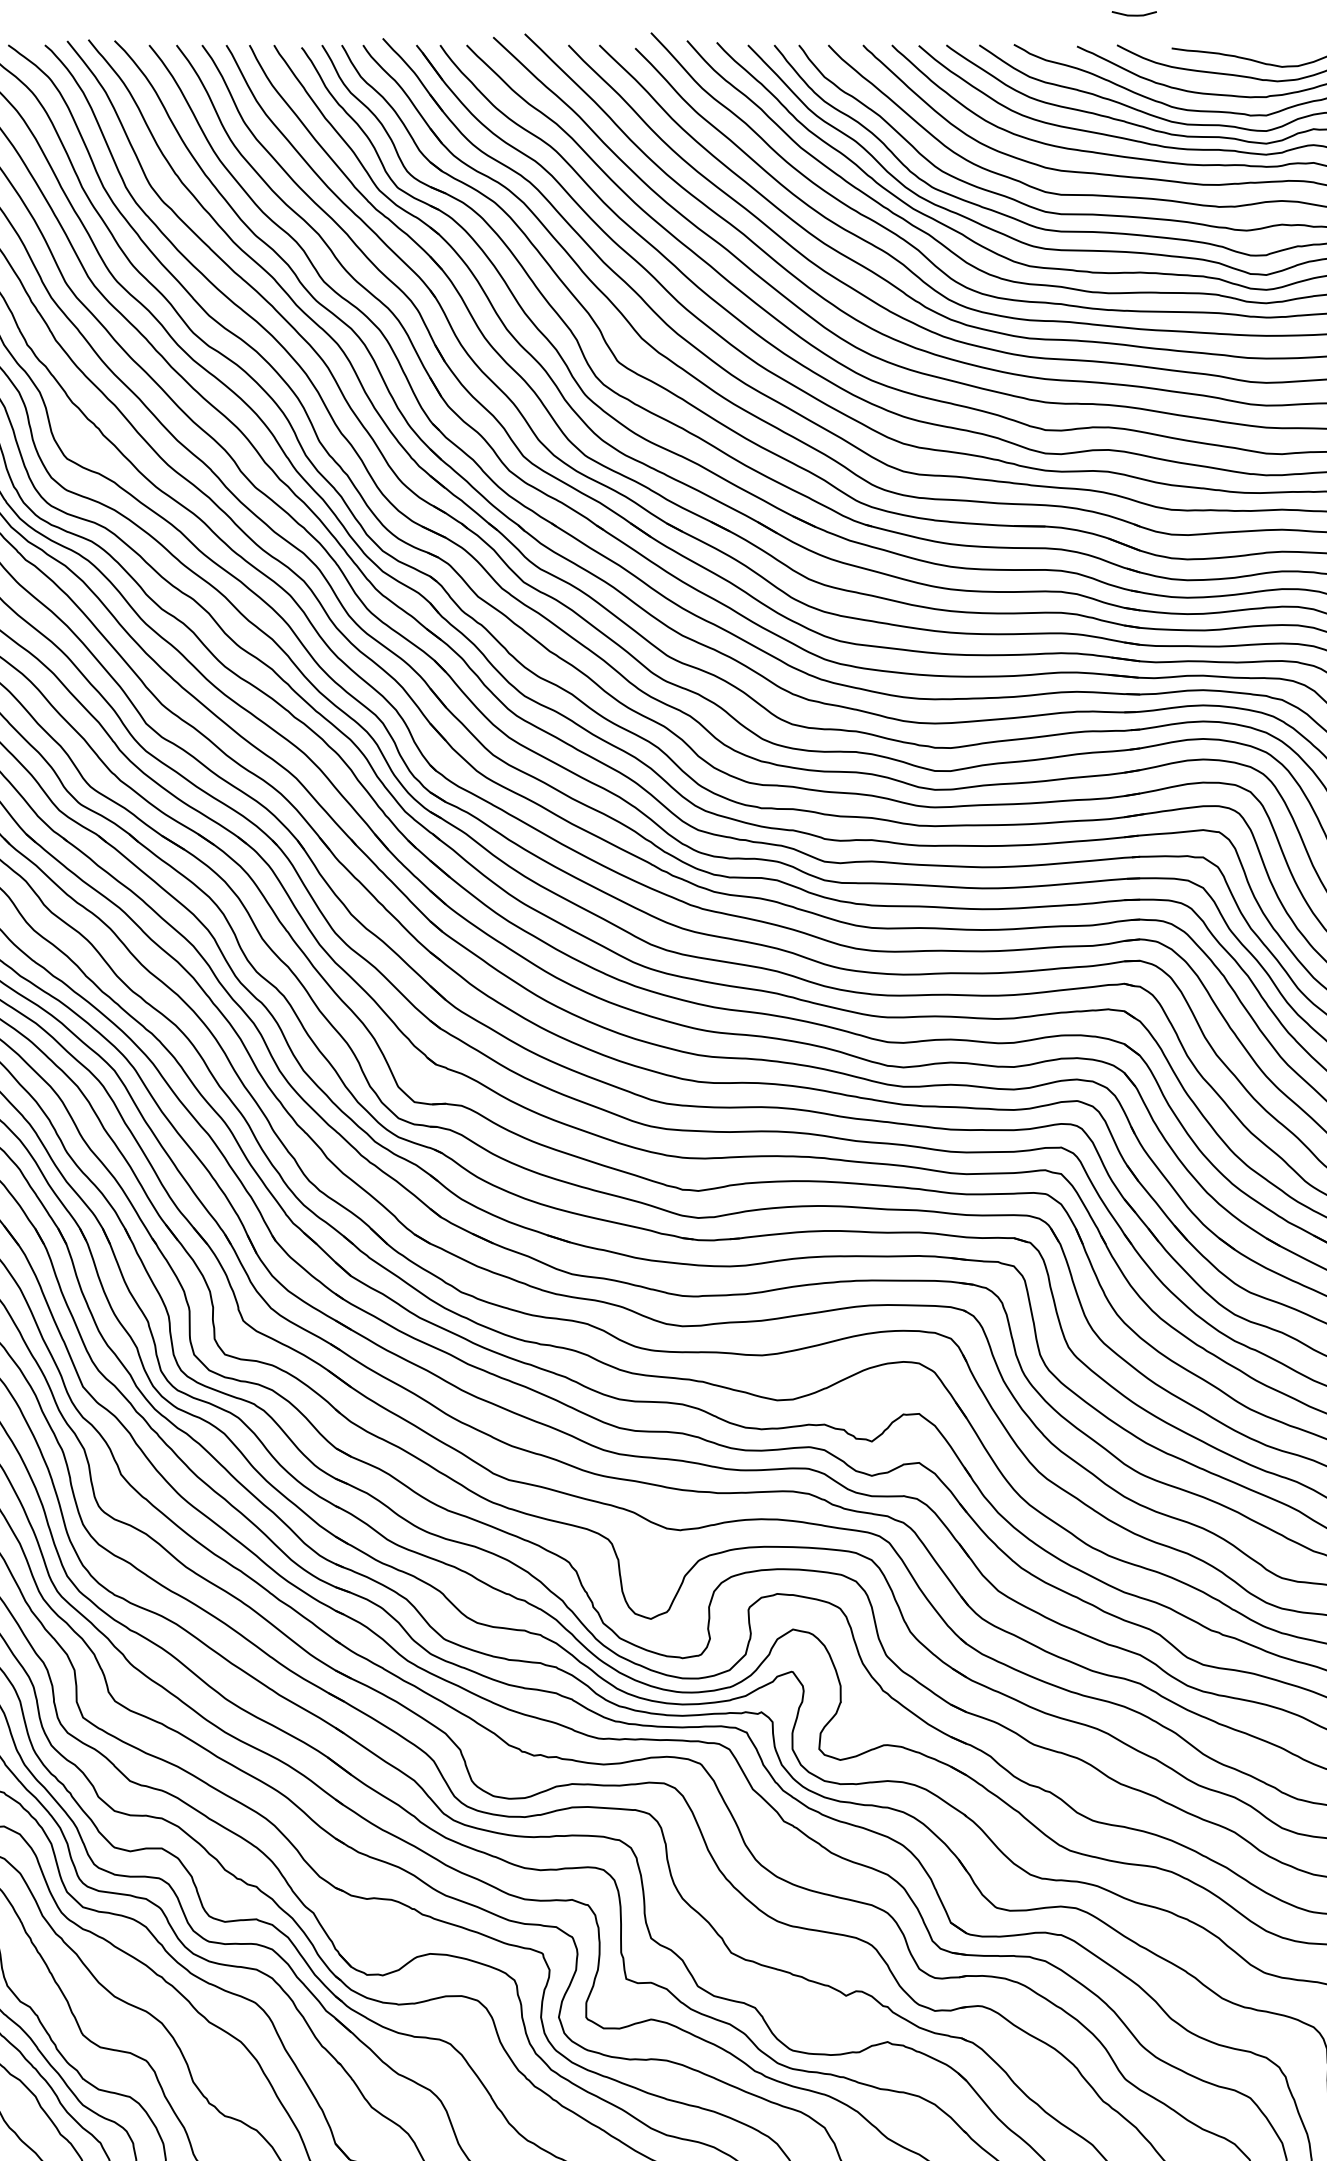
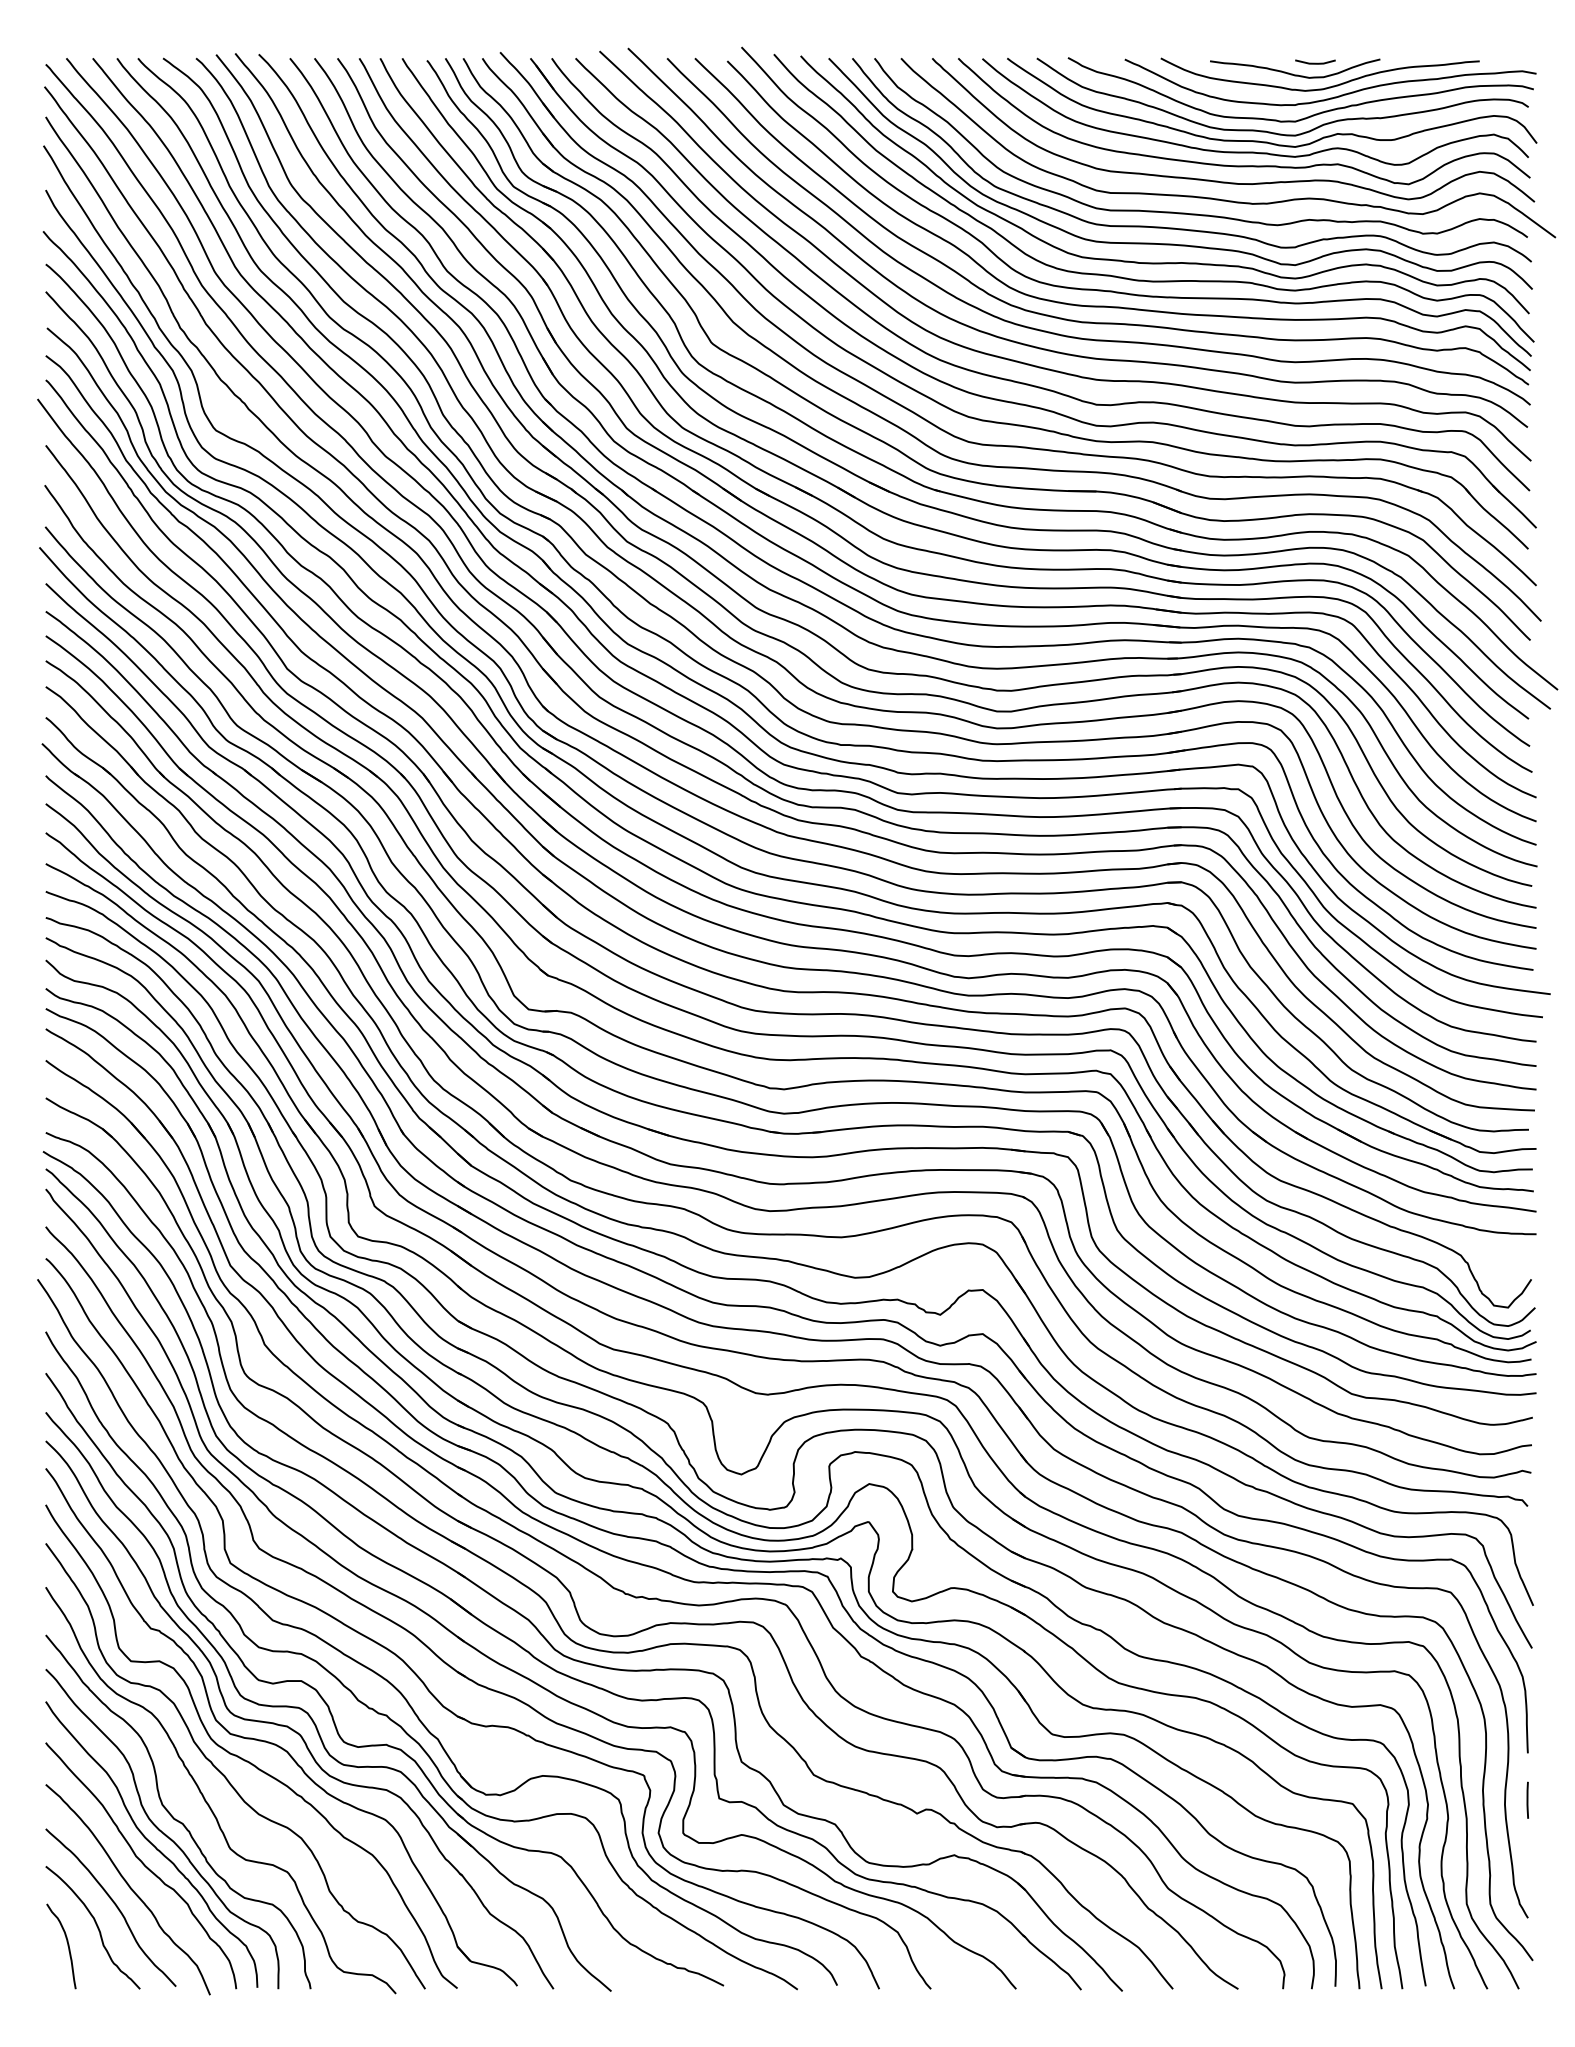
line: (1134, 14) -> (1315, 62), moved

